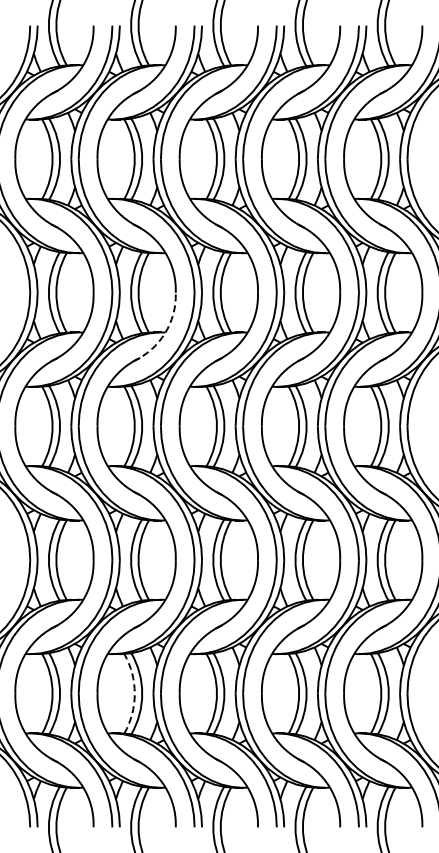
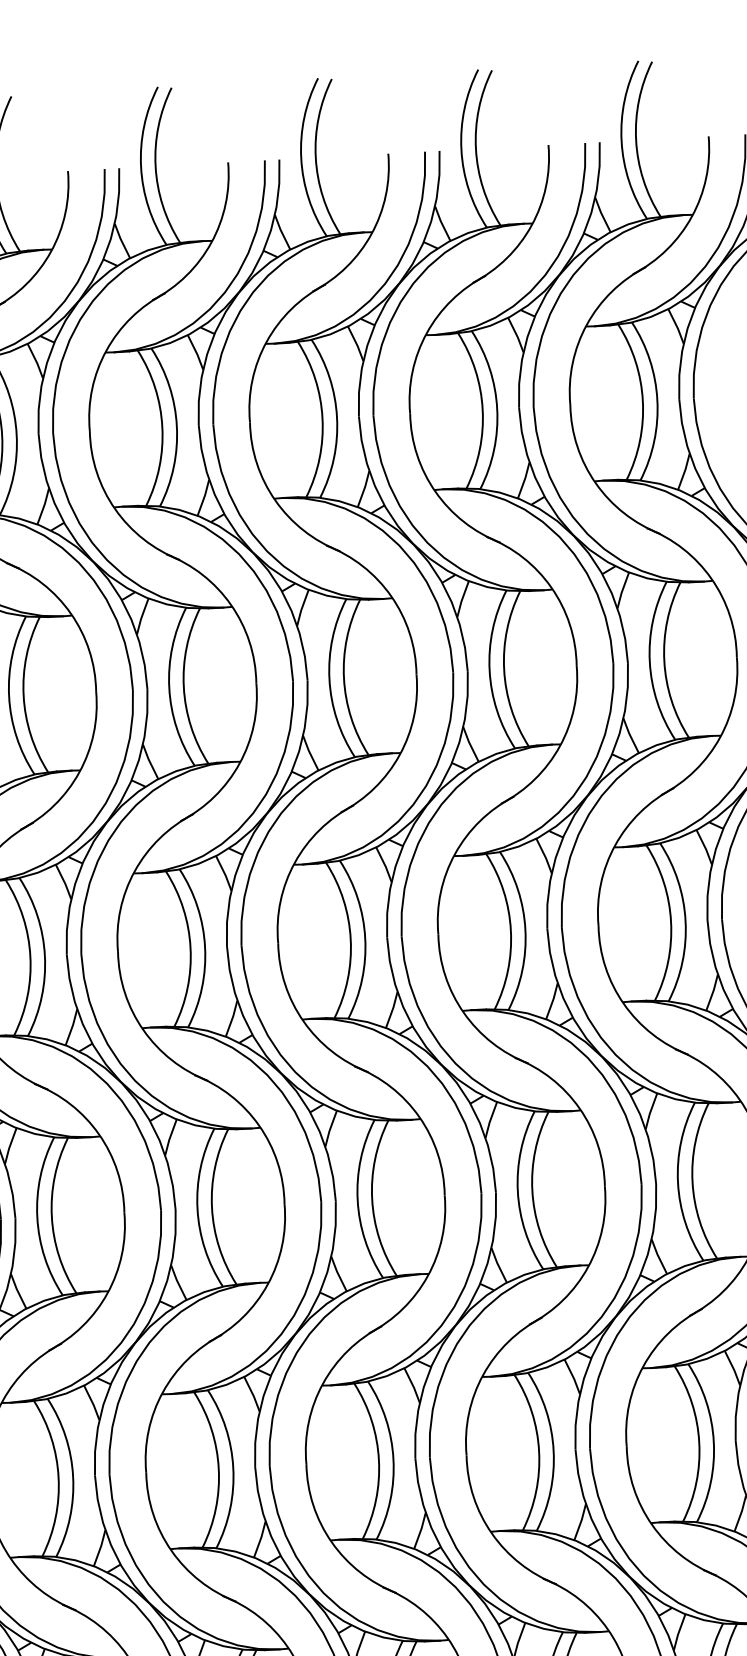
arc: (164, 333) -> (238, 763), dashed -> solid
arc: (134, 693) -> (218, 1468), dashed -> solid

